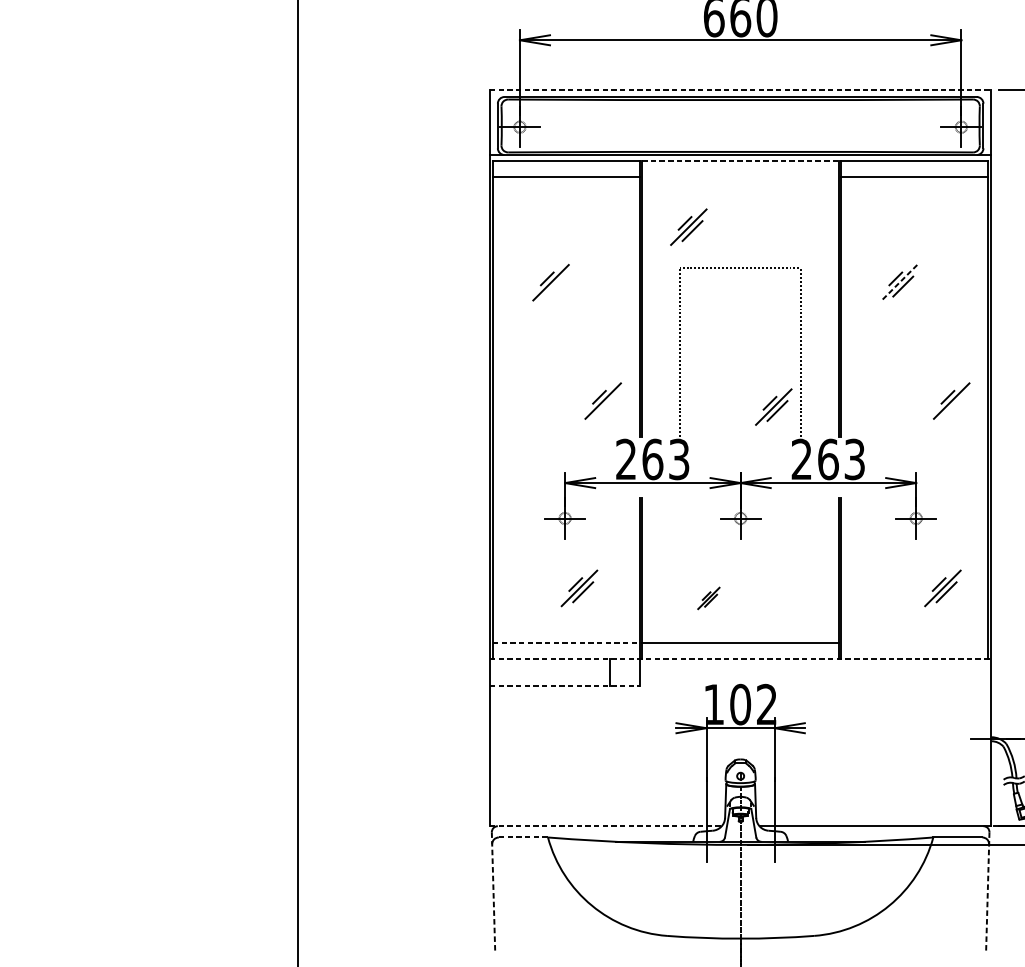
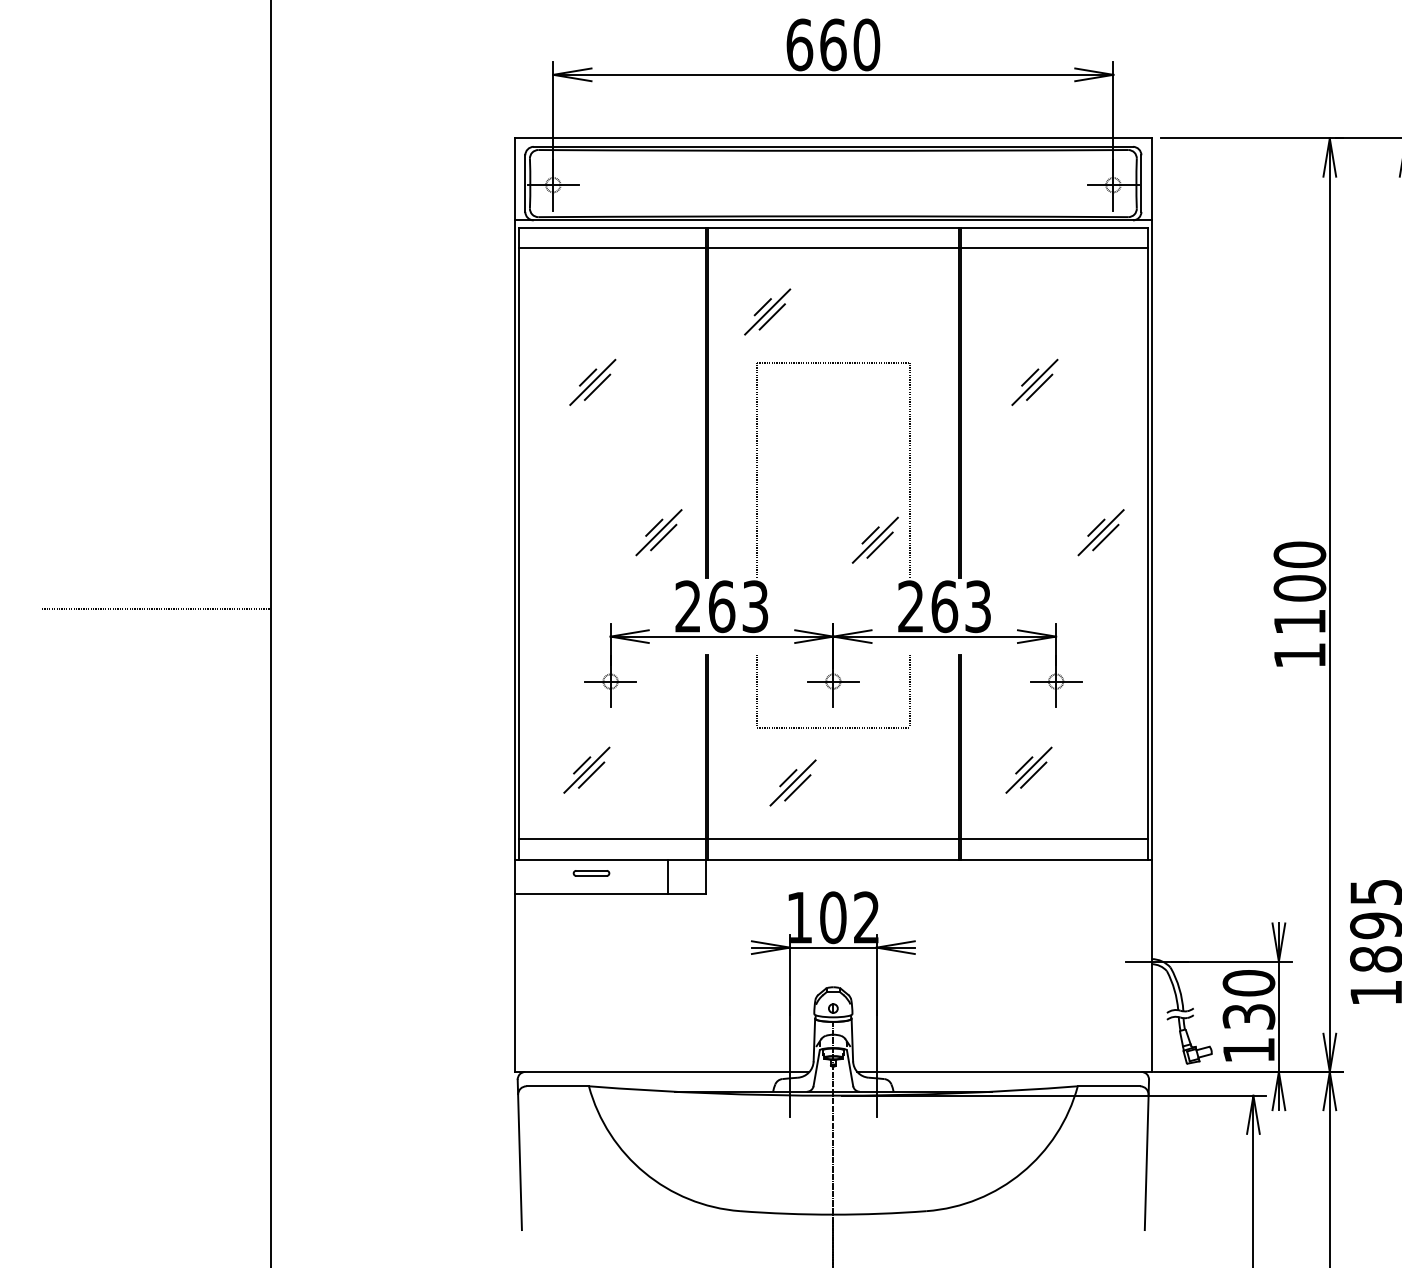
line: (740, 90) -> (833, 138), dashed -> solid
line: (740, 160) -> (833, 227), dashed -> solid
line: (740, 176) -> (833, 247), added
line: (899, 282) -> (1034, 382), dashed -> solid
line: (554, 285) -> (597, 386), added
line: (606, 404) -> (663, 537), added
line: (955, 404) -> (1105, 537), added
line: (207, 461) -> (156, 609), added
part: (740, 554) -> (833, 727), added
part: (579, 587) -> (586, 769), moved
part: (942, 587) -> (1028, 769), moved
part: (708, 598) -> (792, 782), size x1.67
line: (566, 642) -> (612, 839), dashed -> solid
line: (914, 642) -> (1054, 839), added
line: (740, 658) -> (833, 859), dashed -> solid
part: (550, 669) -> (591, 873), added
line: (565, 685) -> (611, 893), dashed -> solid
line: (605, 825) -> (662, 1071), dashed -> solid
line: (523, 837) -> (558, 1086), dashed -> solid
line: (493, 892) -> (519, 1155), dashed -> solid
line: (987, 892) -> (1146, 1155), dashed -> solid

